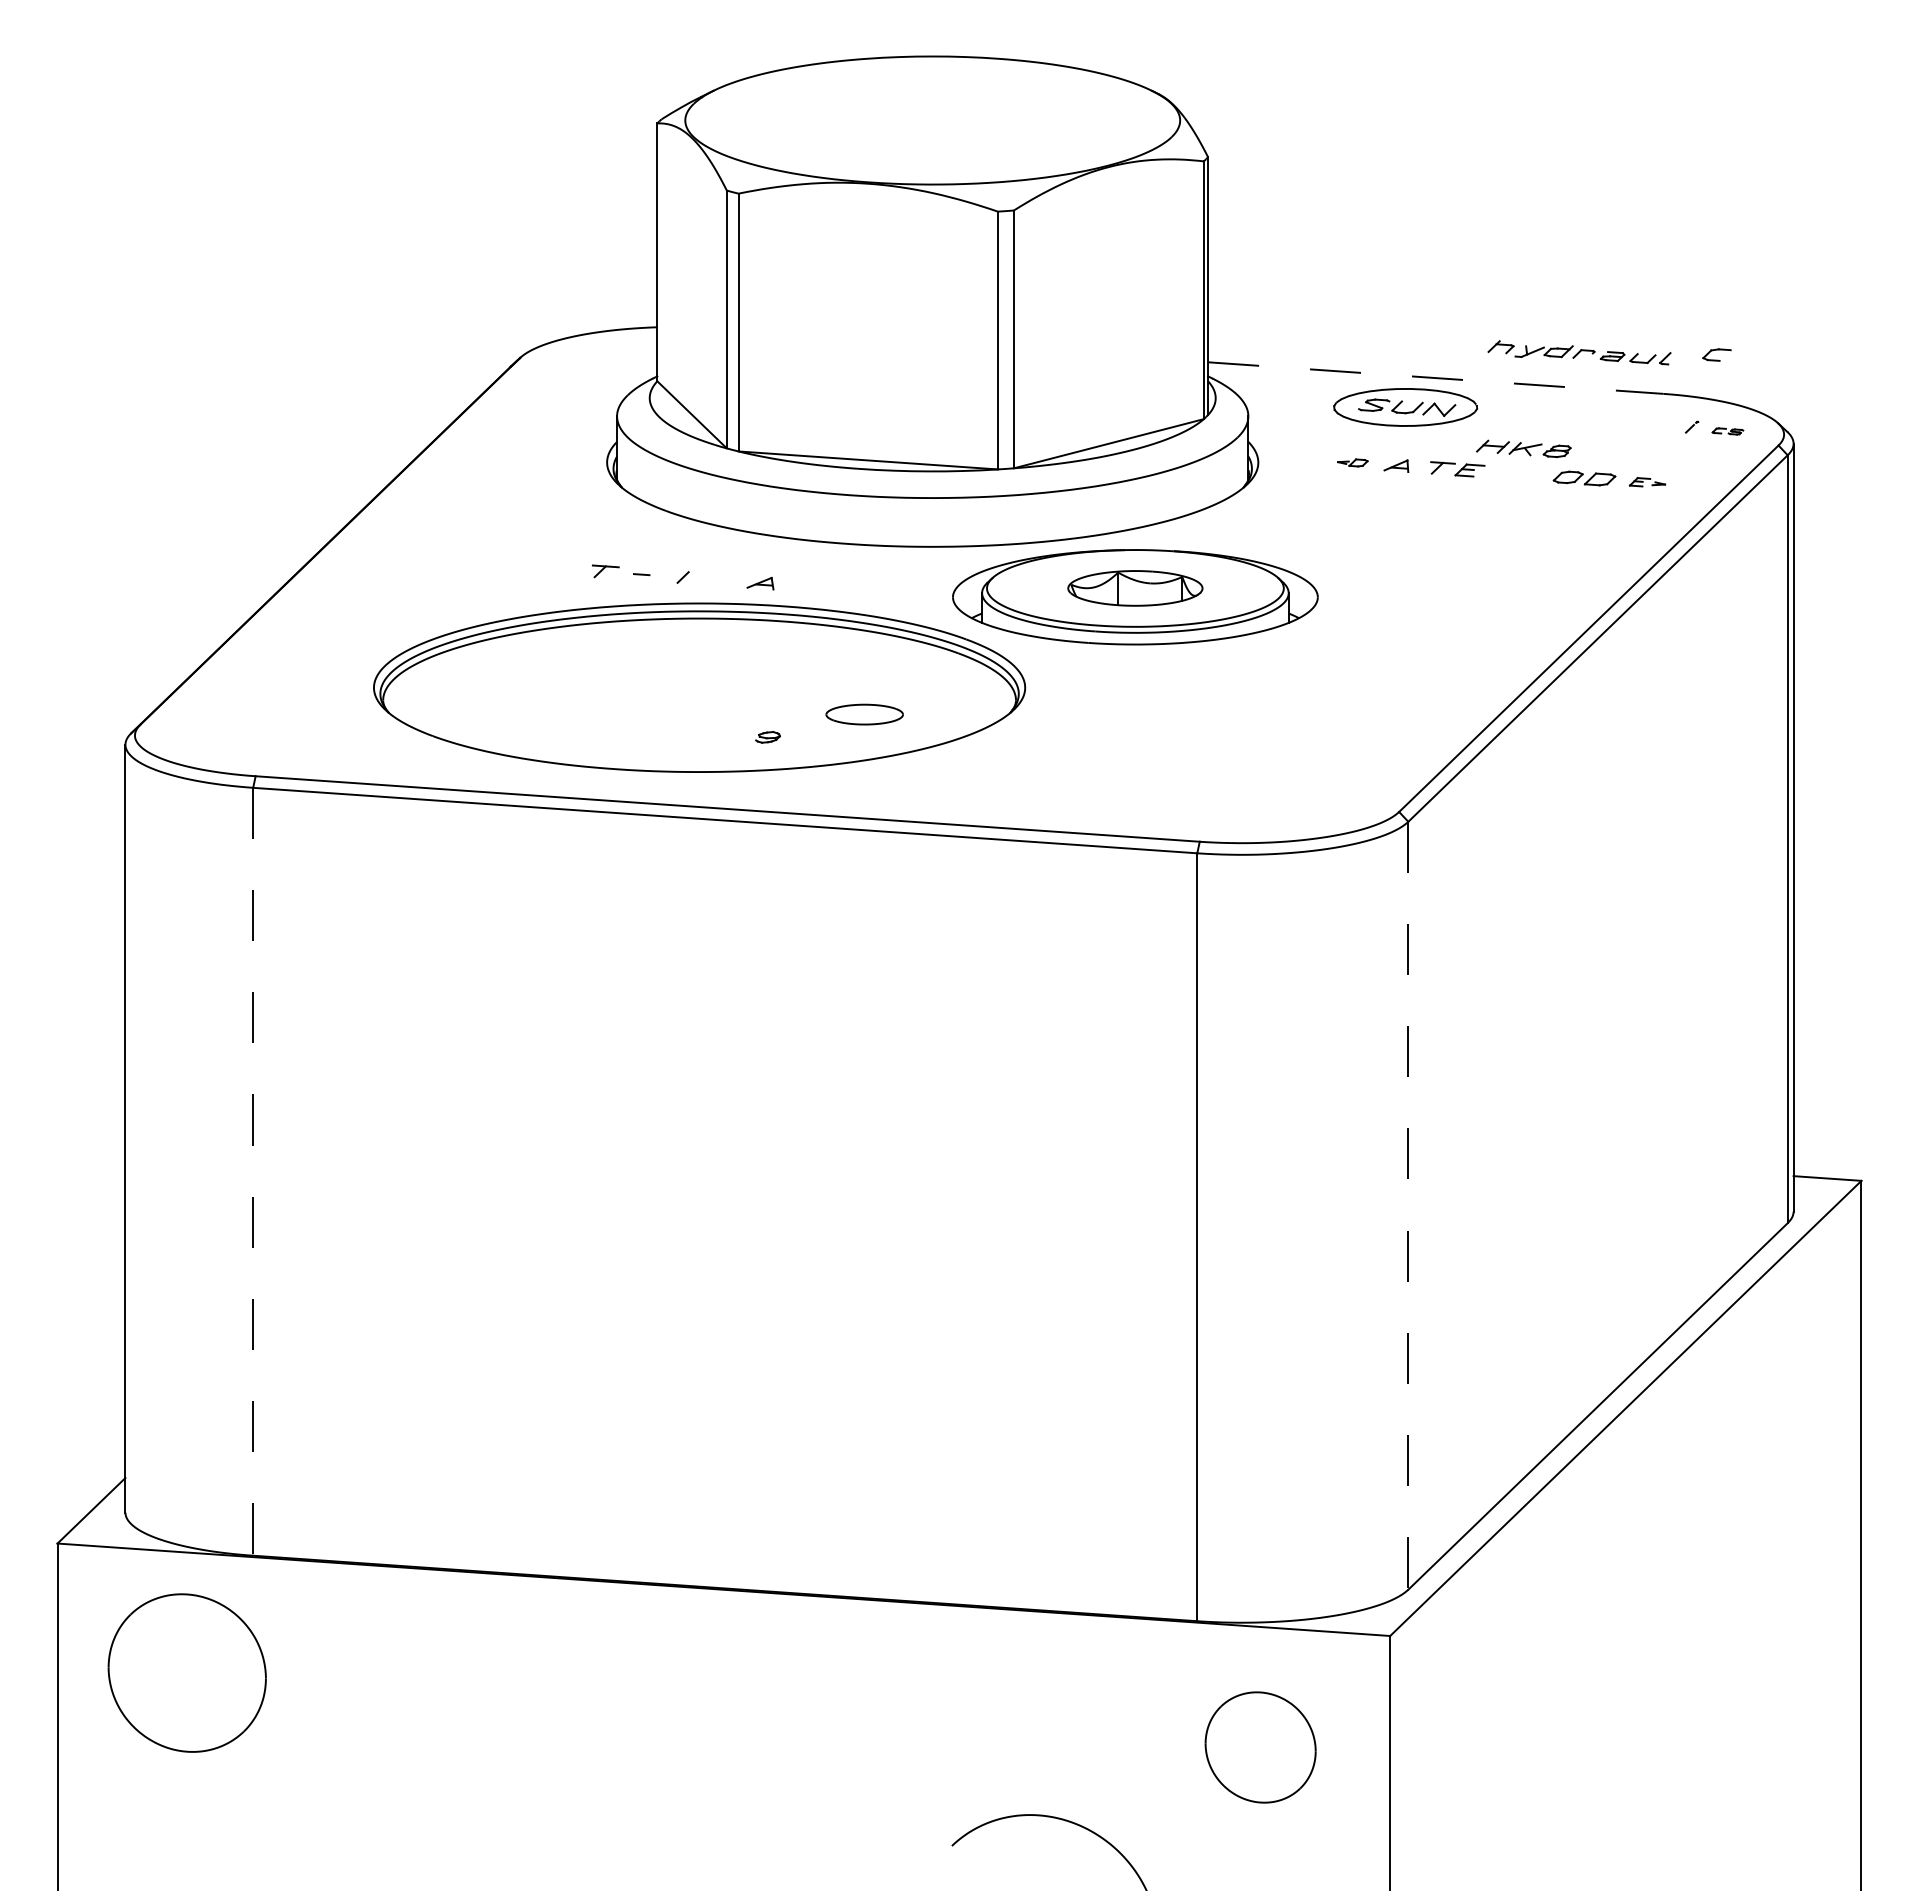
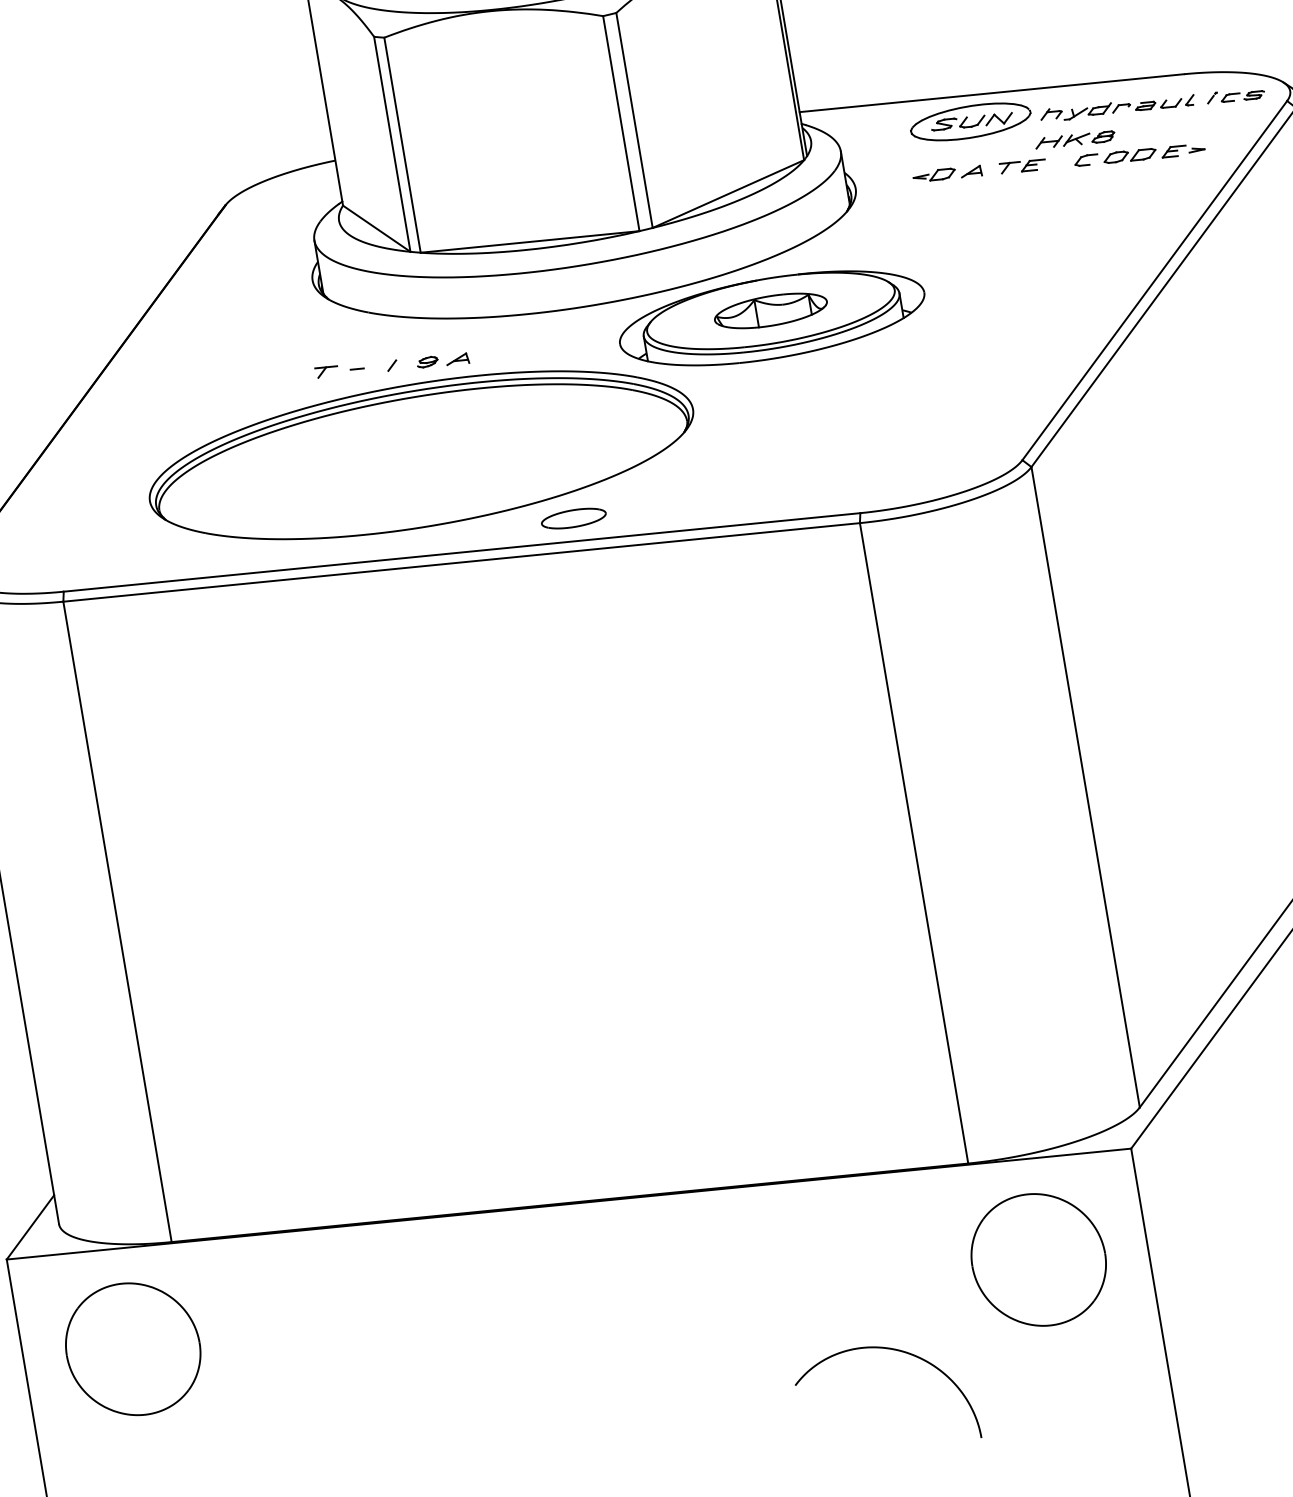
part: (1579, 352) -> (1117, 107), moved
part: (1716, 354) -> (1086, 159), moved
line: (1436, 378) -> (992, 93), dashed -> solid
part: (1727, 431) -> (1242, 96), size x1.67
part: (1352, 462) -> (934, 175), size x1.67
part: (1647, 482) -> (1183, 150), size x1.43
part: (864, 714) -> (573, 518), moved
part: (767, 737) -> (427, 362), moved
line: (253, 1171) -> (117, 921), dashed -> solid
line: (1408, 1205) -> (1085, 787), dashed -> solid
part: (1260, 1747) -> (1038, 1259), size x1.43

